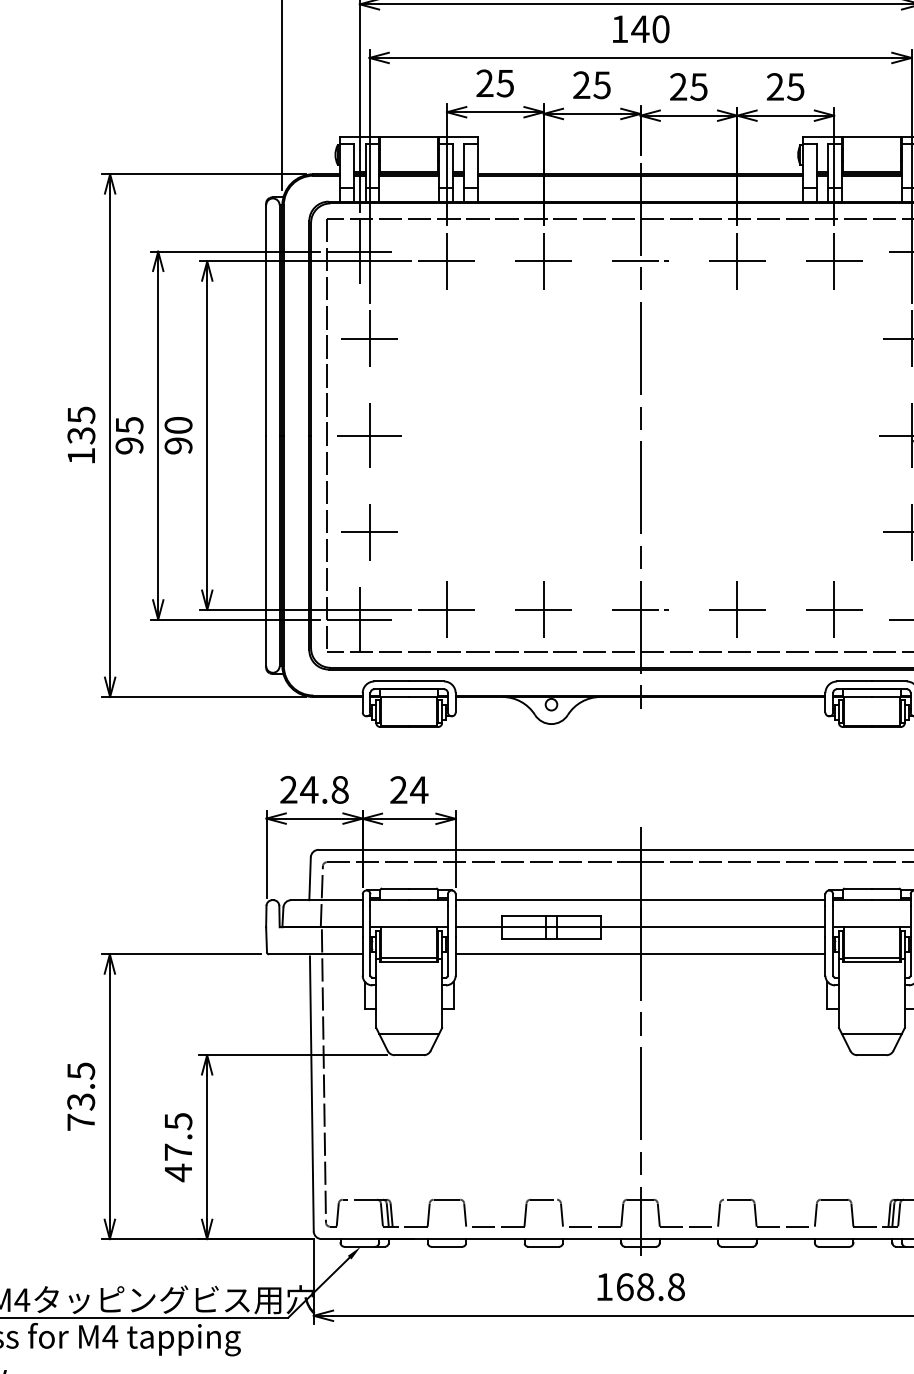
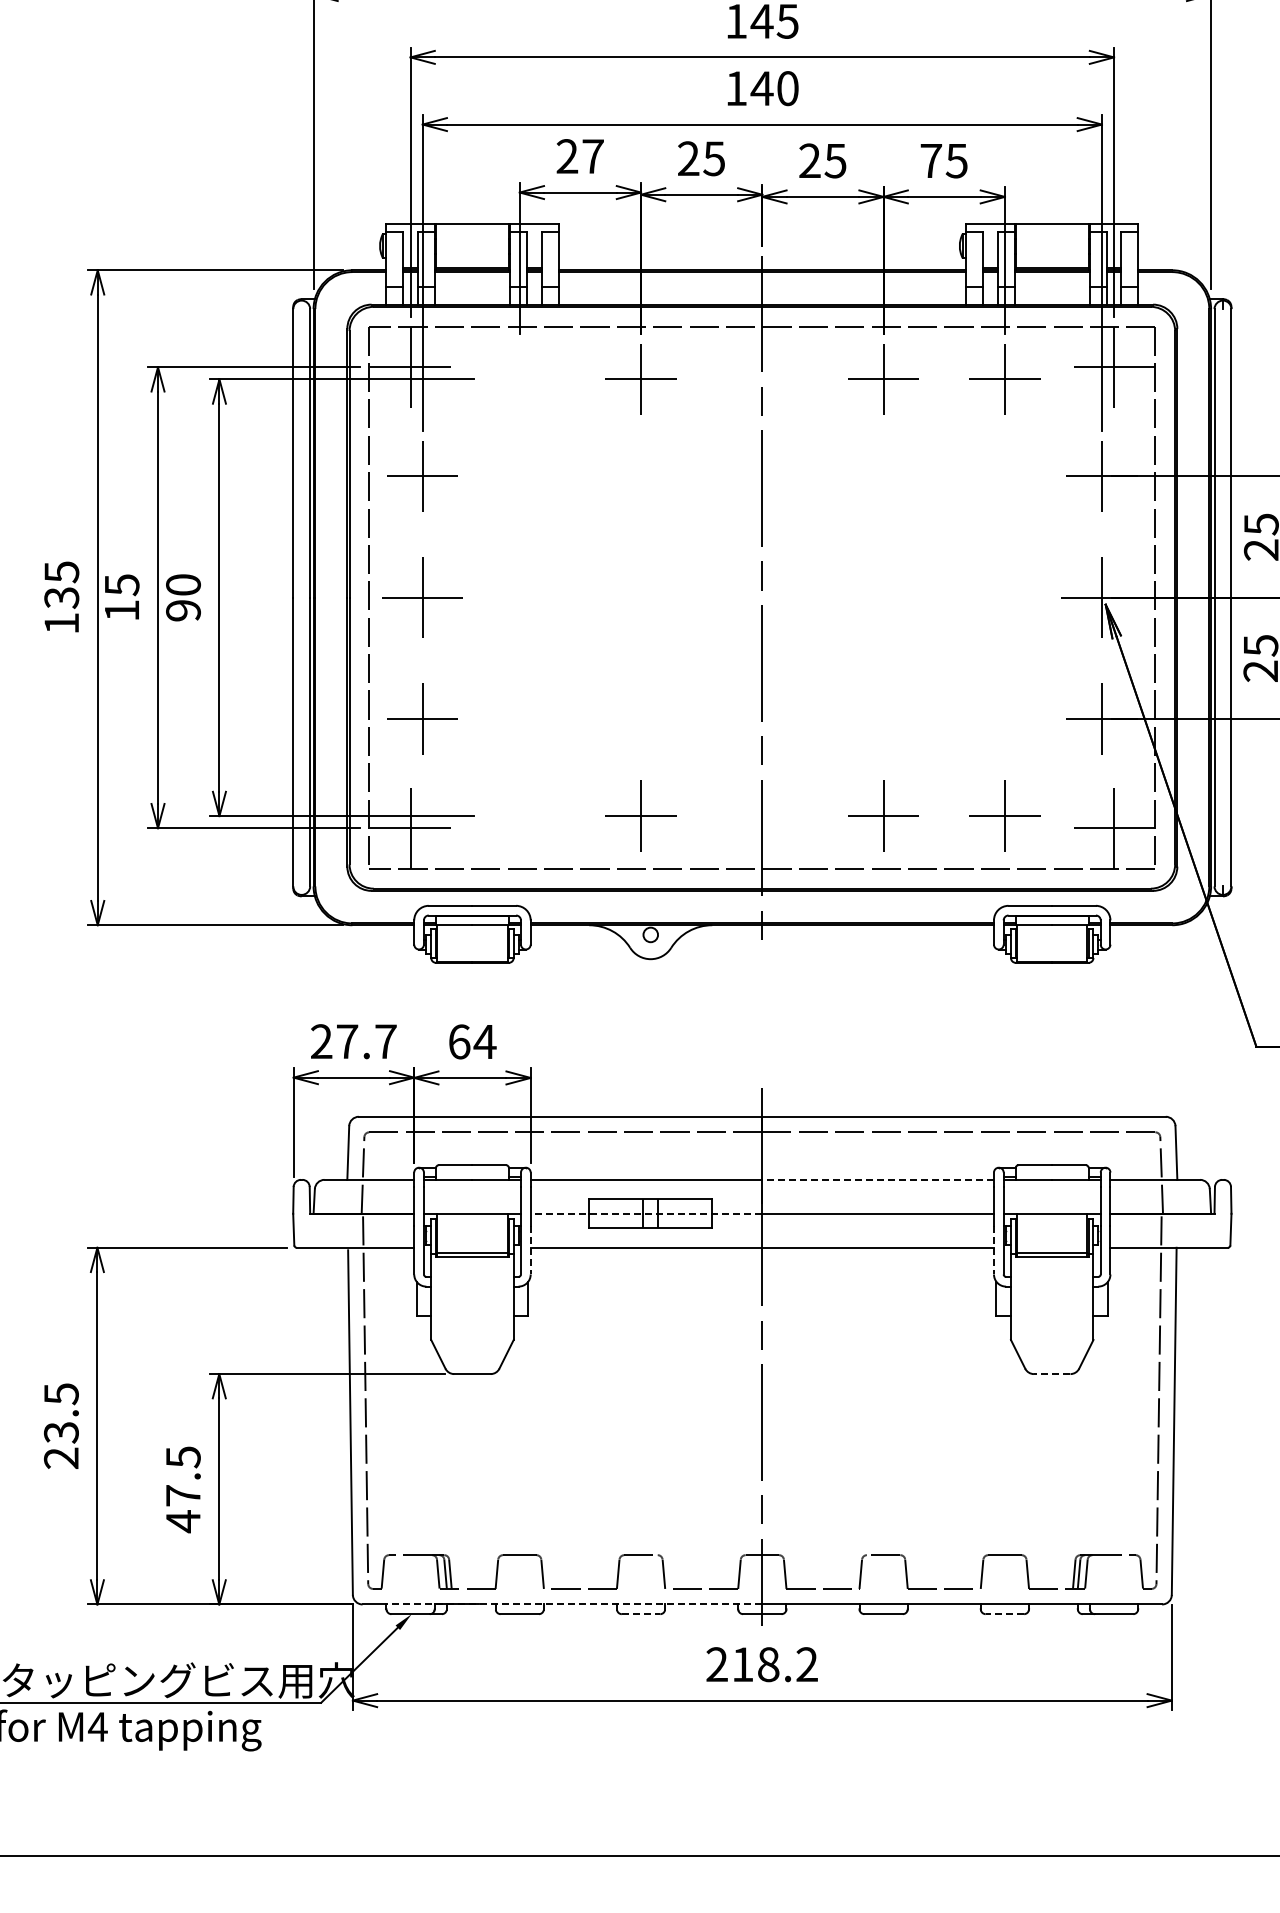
text: (504, 83) -> (592, 156), 25 -> 27
text: (775, 86) -> (931, 160), 25 -> 75
part: (446, 261) -> (519, 379), removed
line: (640, 261) -> (762, 379), removed
text: (129, 445) -> (121, 610), 95 -> 15
part: (446, 609) -> (519, 815), removed
line: (640, 610) -> (762, 816), removed
text: (323, 789) -> (365, 1041), 24.8 -> 27.7
text: (398, 789) -> (459, 1041), 24 -> 64
line: (733, 899) -> (878, 1179), solid -> dashed
line: (548, 927) -> (646, 1213), solid -> dashed
line: (455, 956) -> (530, 1250), solid -> dashed
line: (825, 956) -> (993, 1250), solid -> dashed
line: (409, 1033) -> (472, 1347), removed
line: (871, 1033) -> (1051, 1347), removed
line: (871, 1055) -> (1051, 1374), solid -> dashed
text: (80, 1121) -> (60, 1457), 73.5 -> 23.5
line: (490, 1239) -> (574, 1604), solid -> dashed
line: (544, 1247) -> (641, 1614), solid -> dashed
line: (833, 1247) -> (1004, 1614), solid -> dashed
text: (640, 1286) -> (762, 1664), 168.8 -> 218.2

